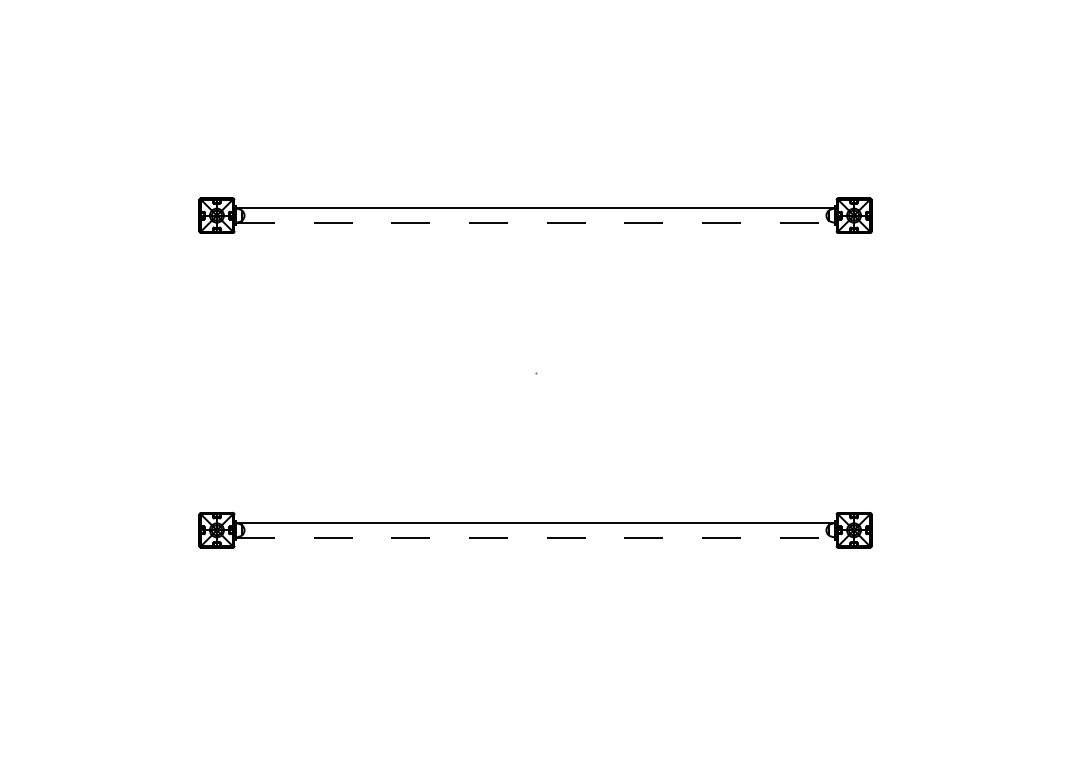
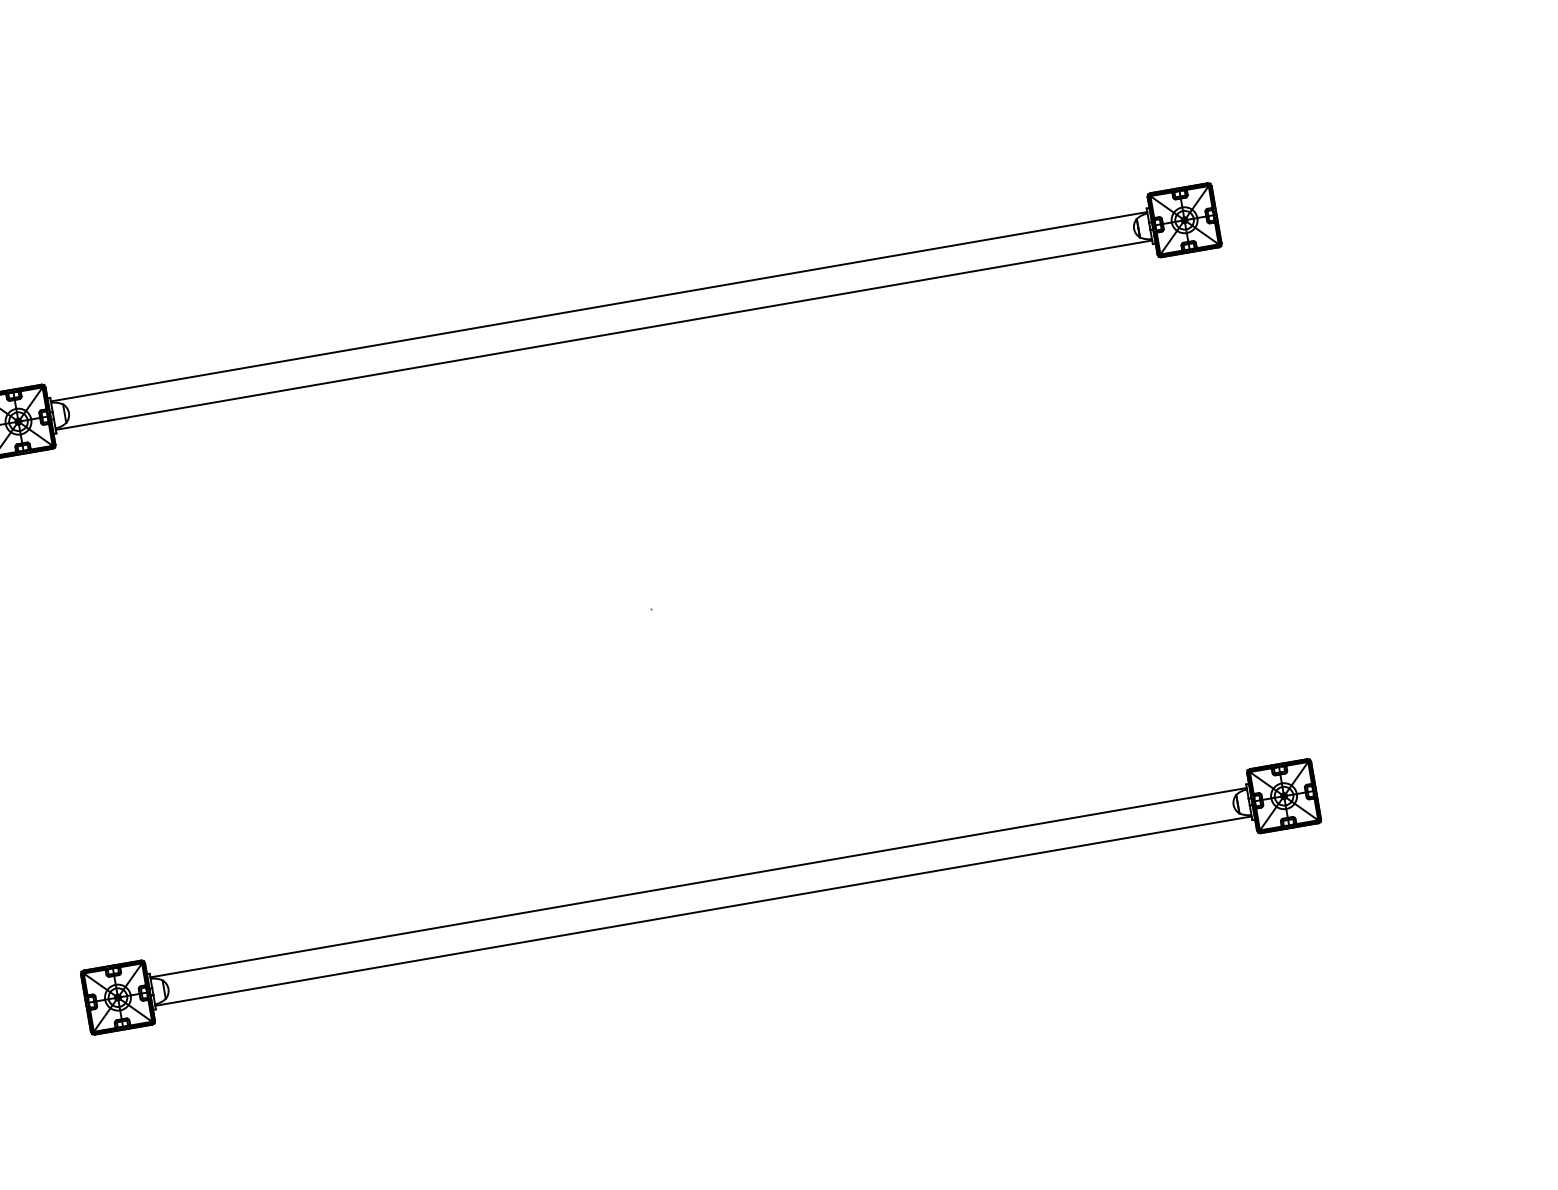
line: (535, 223) -> (604, 335), dashed -> solid
line: (535, 538) -> (703, 911), dashed -> solid

